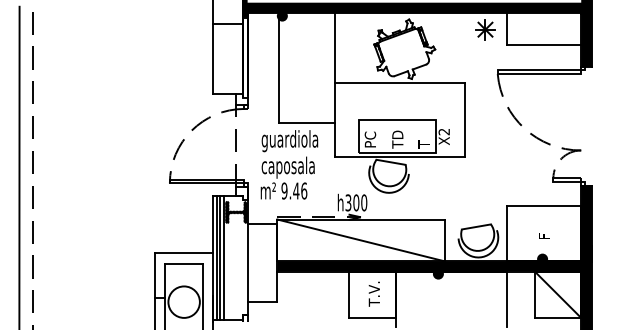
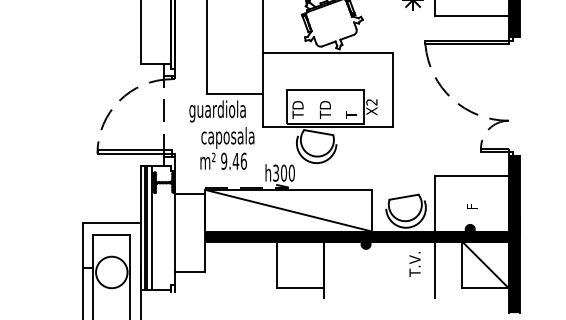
text: (370, 139) -> (298, 109), PC -> TD
text: (287, 177) -> (227, 147), moved
text: (373, 293) -> (414, 263), moved

